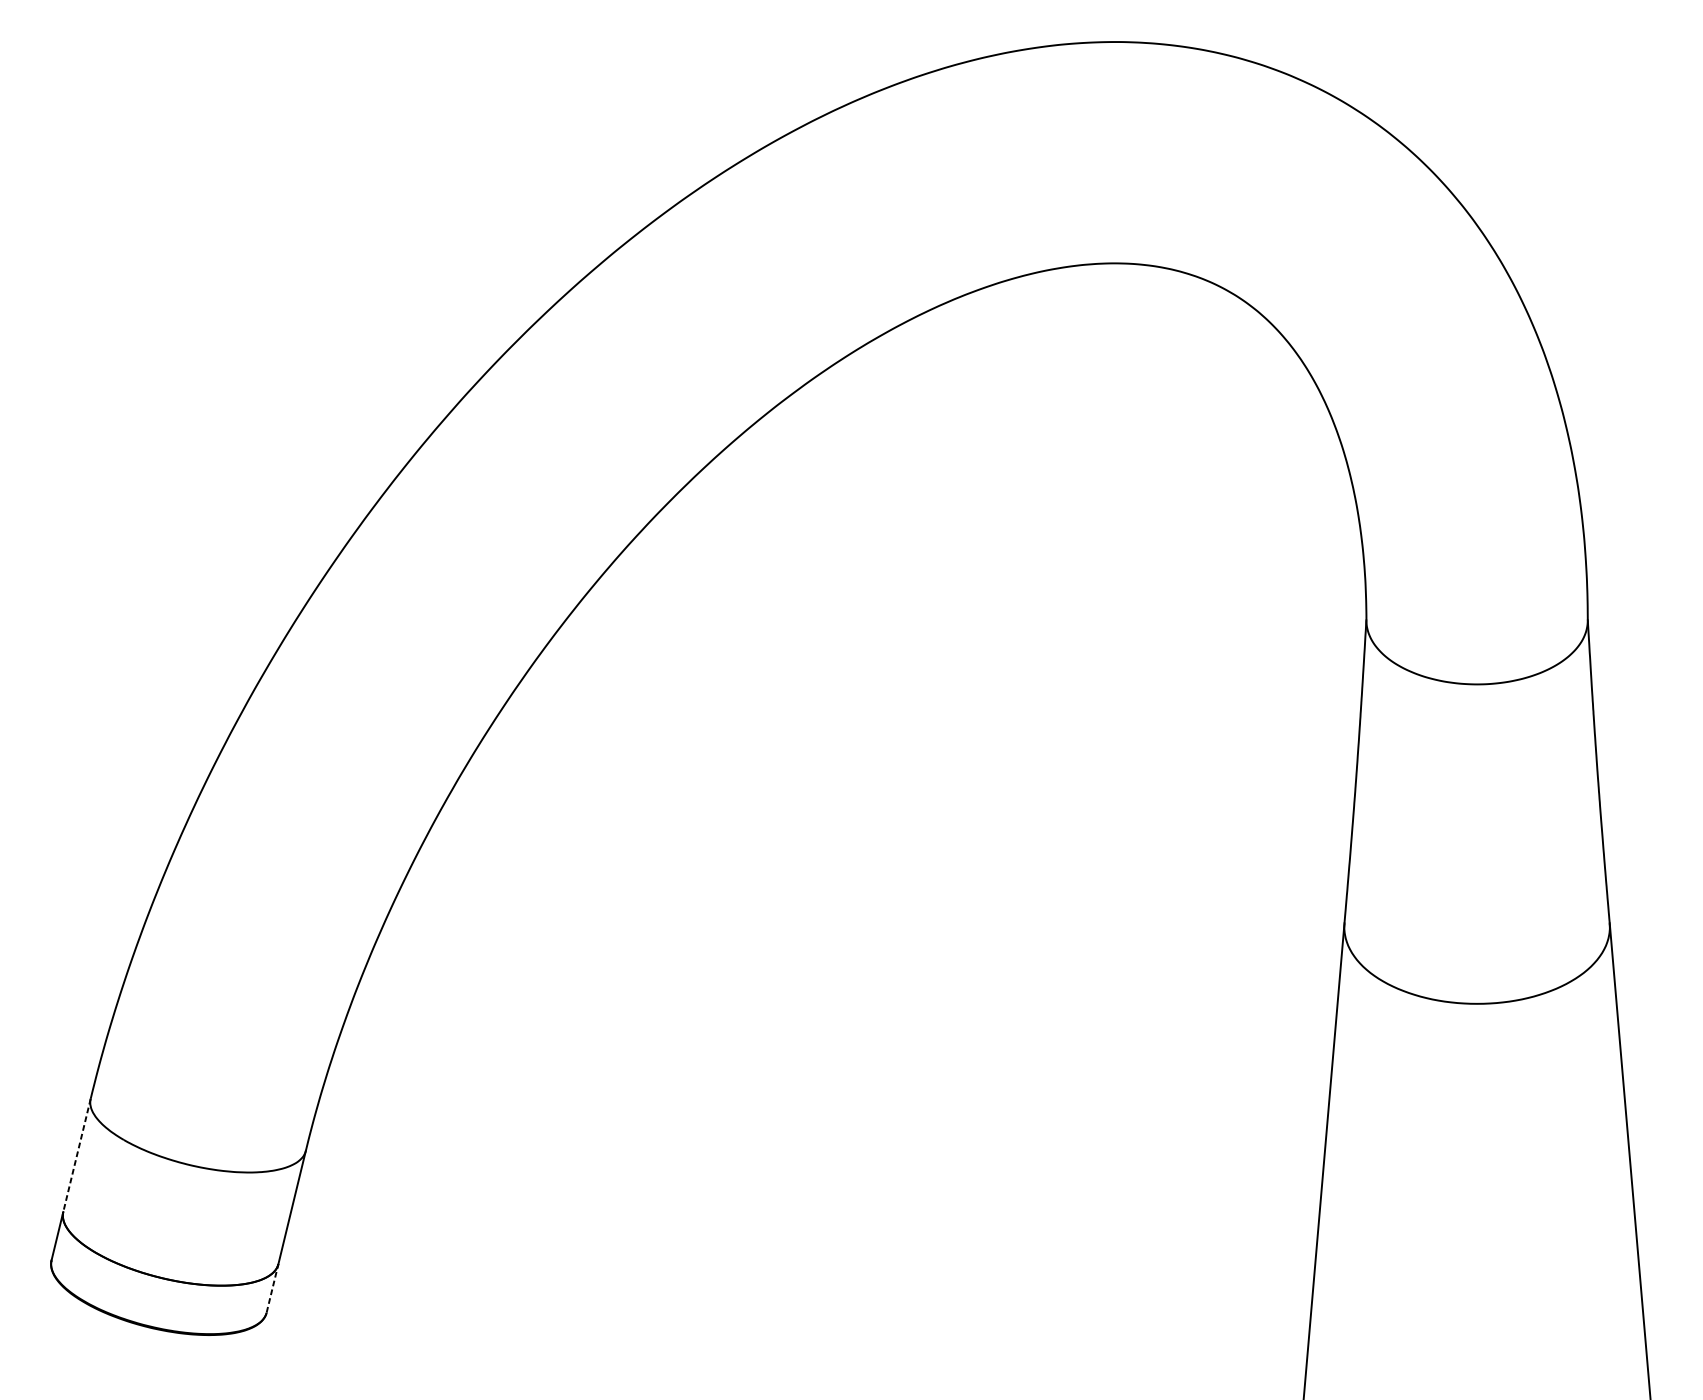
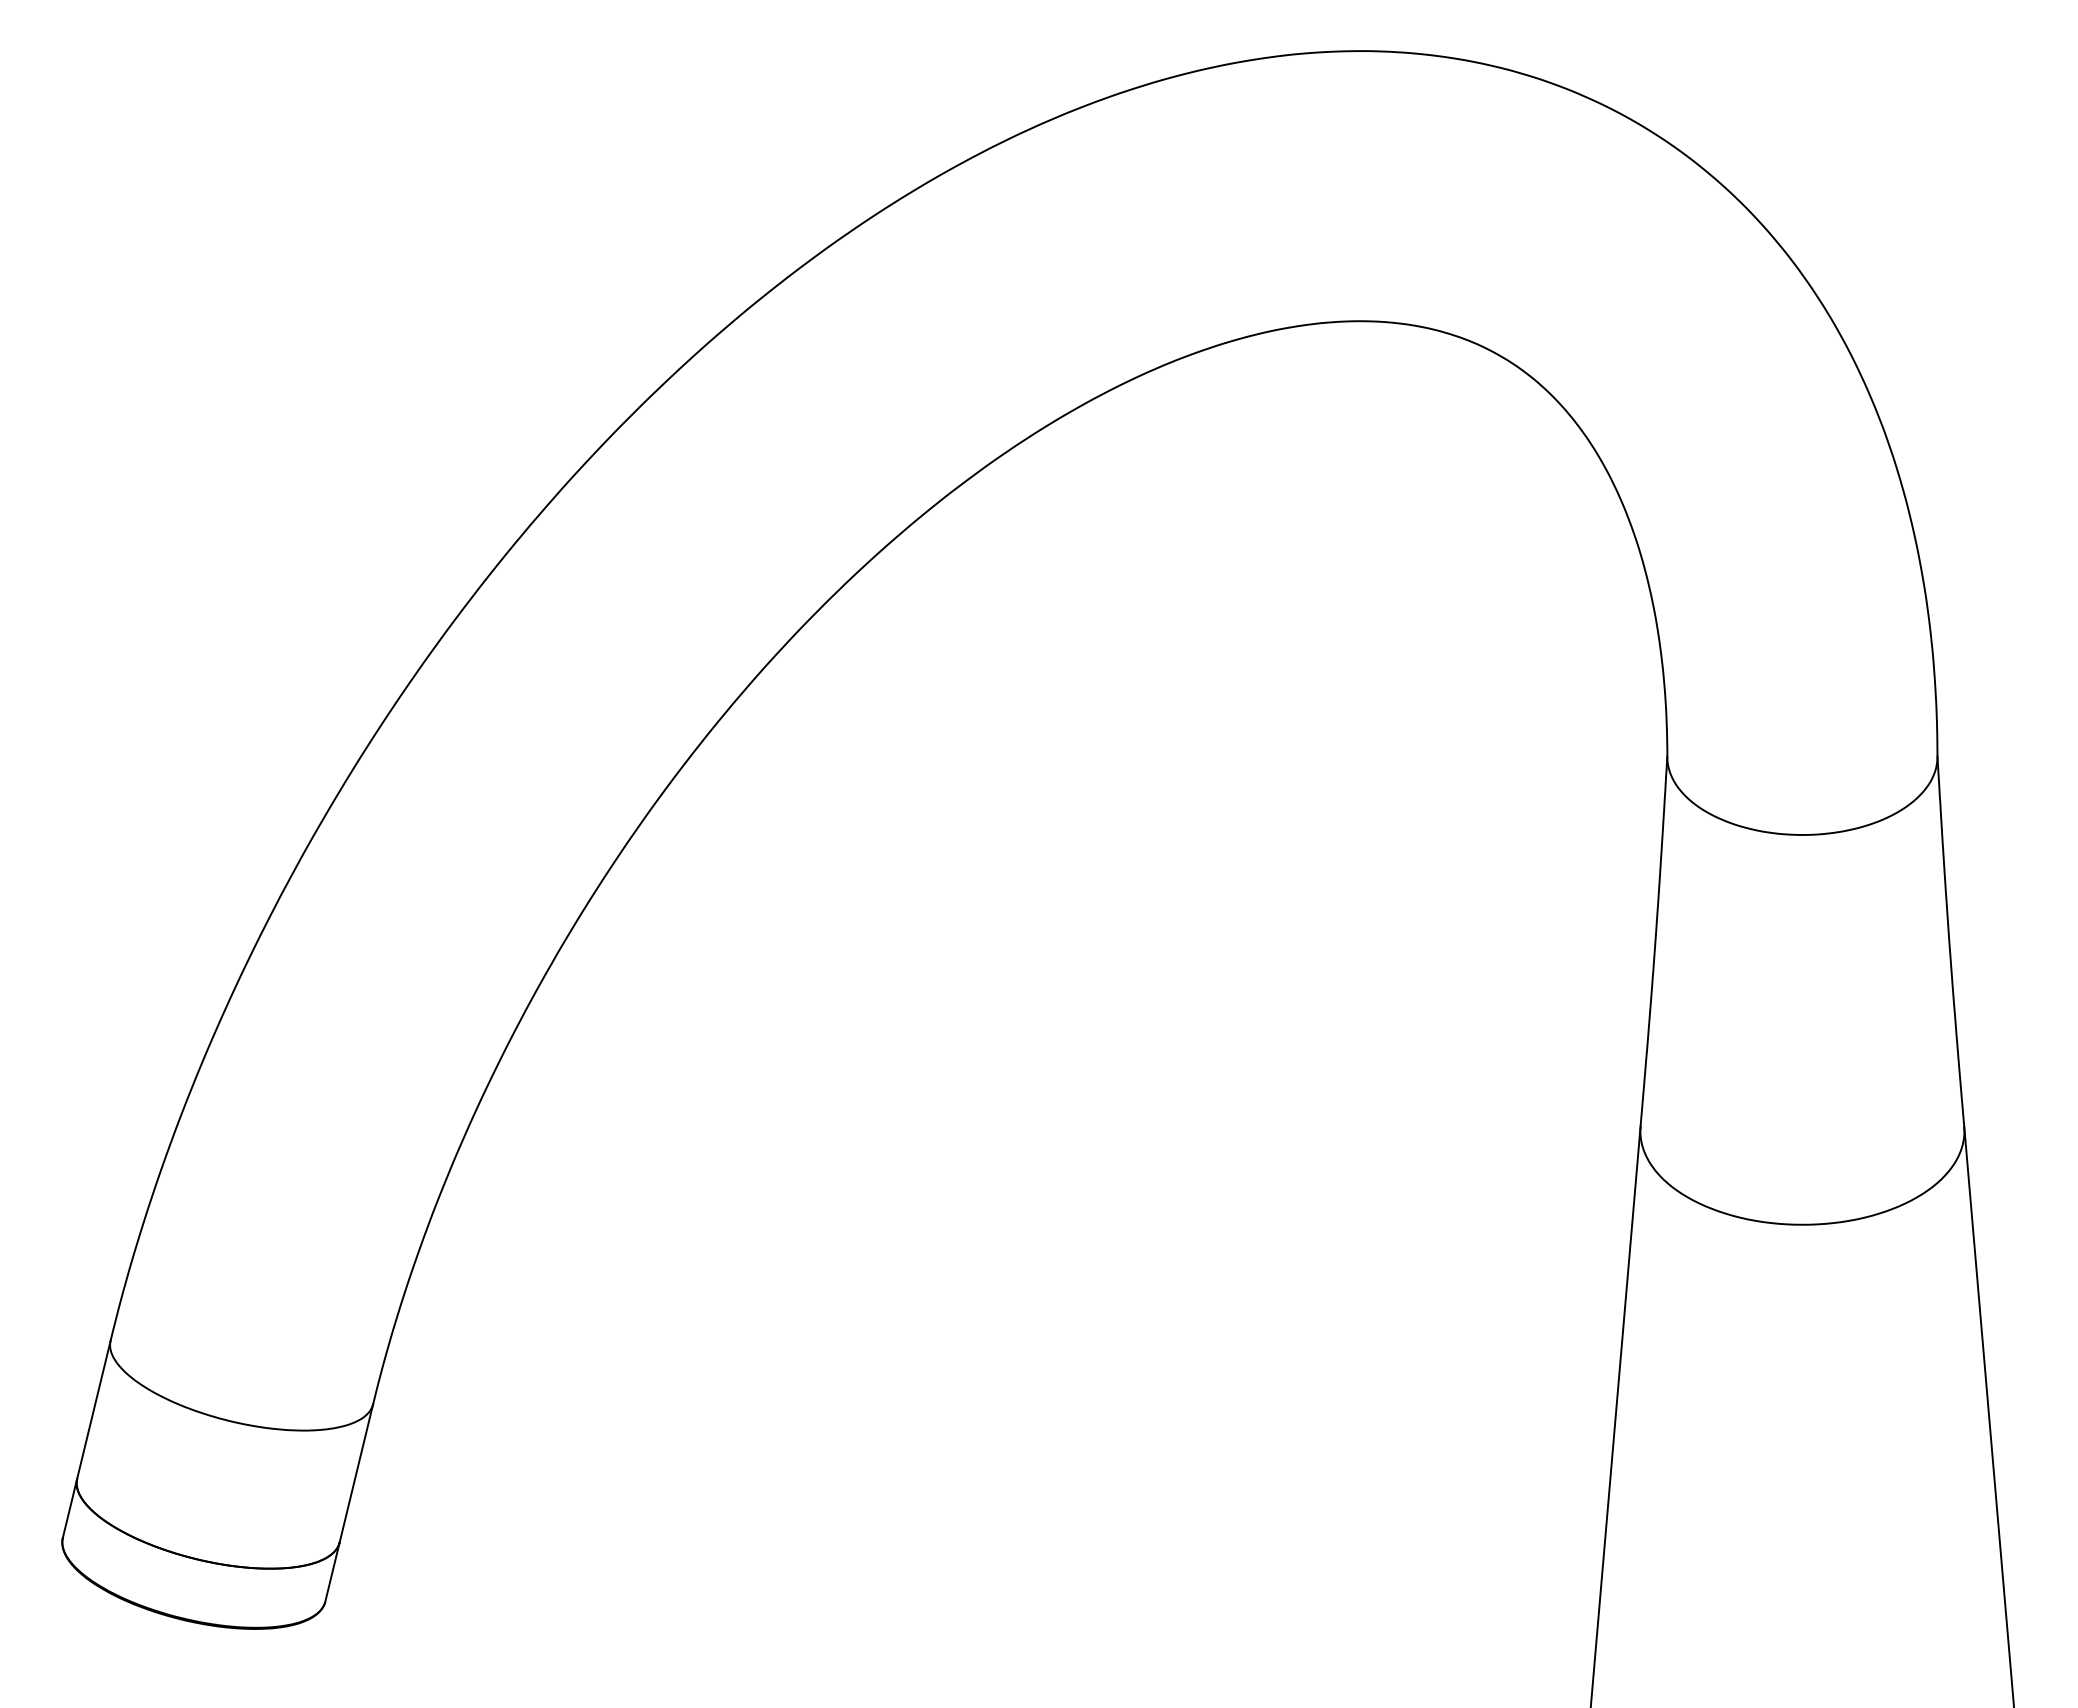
line: (76, 1156) -> (93, 1410), dashed -> solid
line: (272, 1287) -> (332, 1571), dashed -> solid

